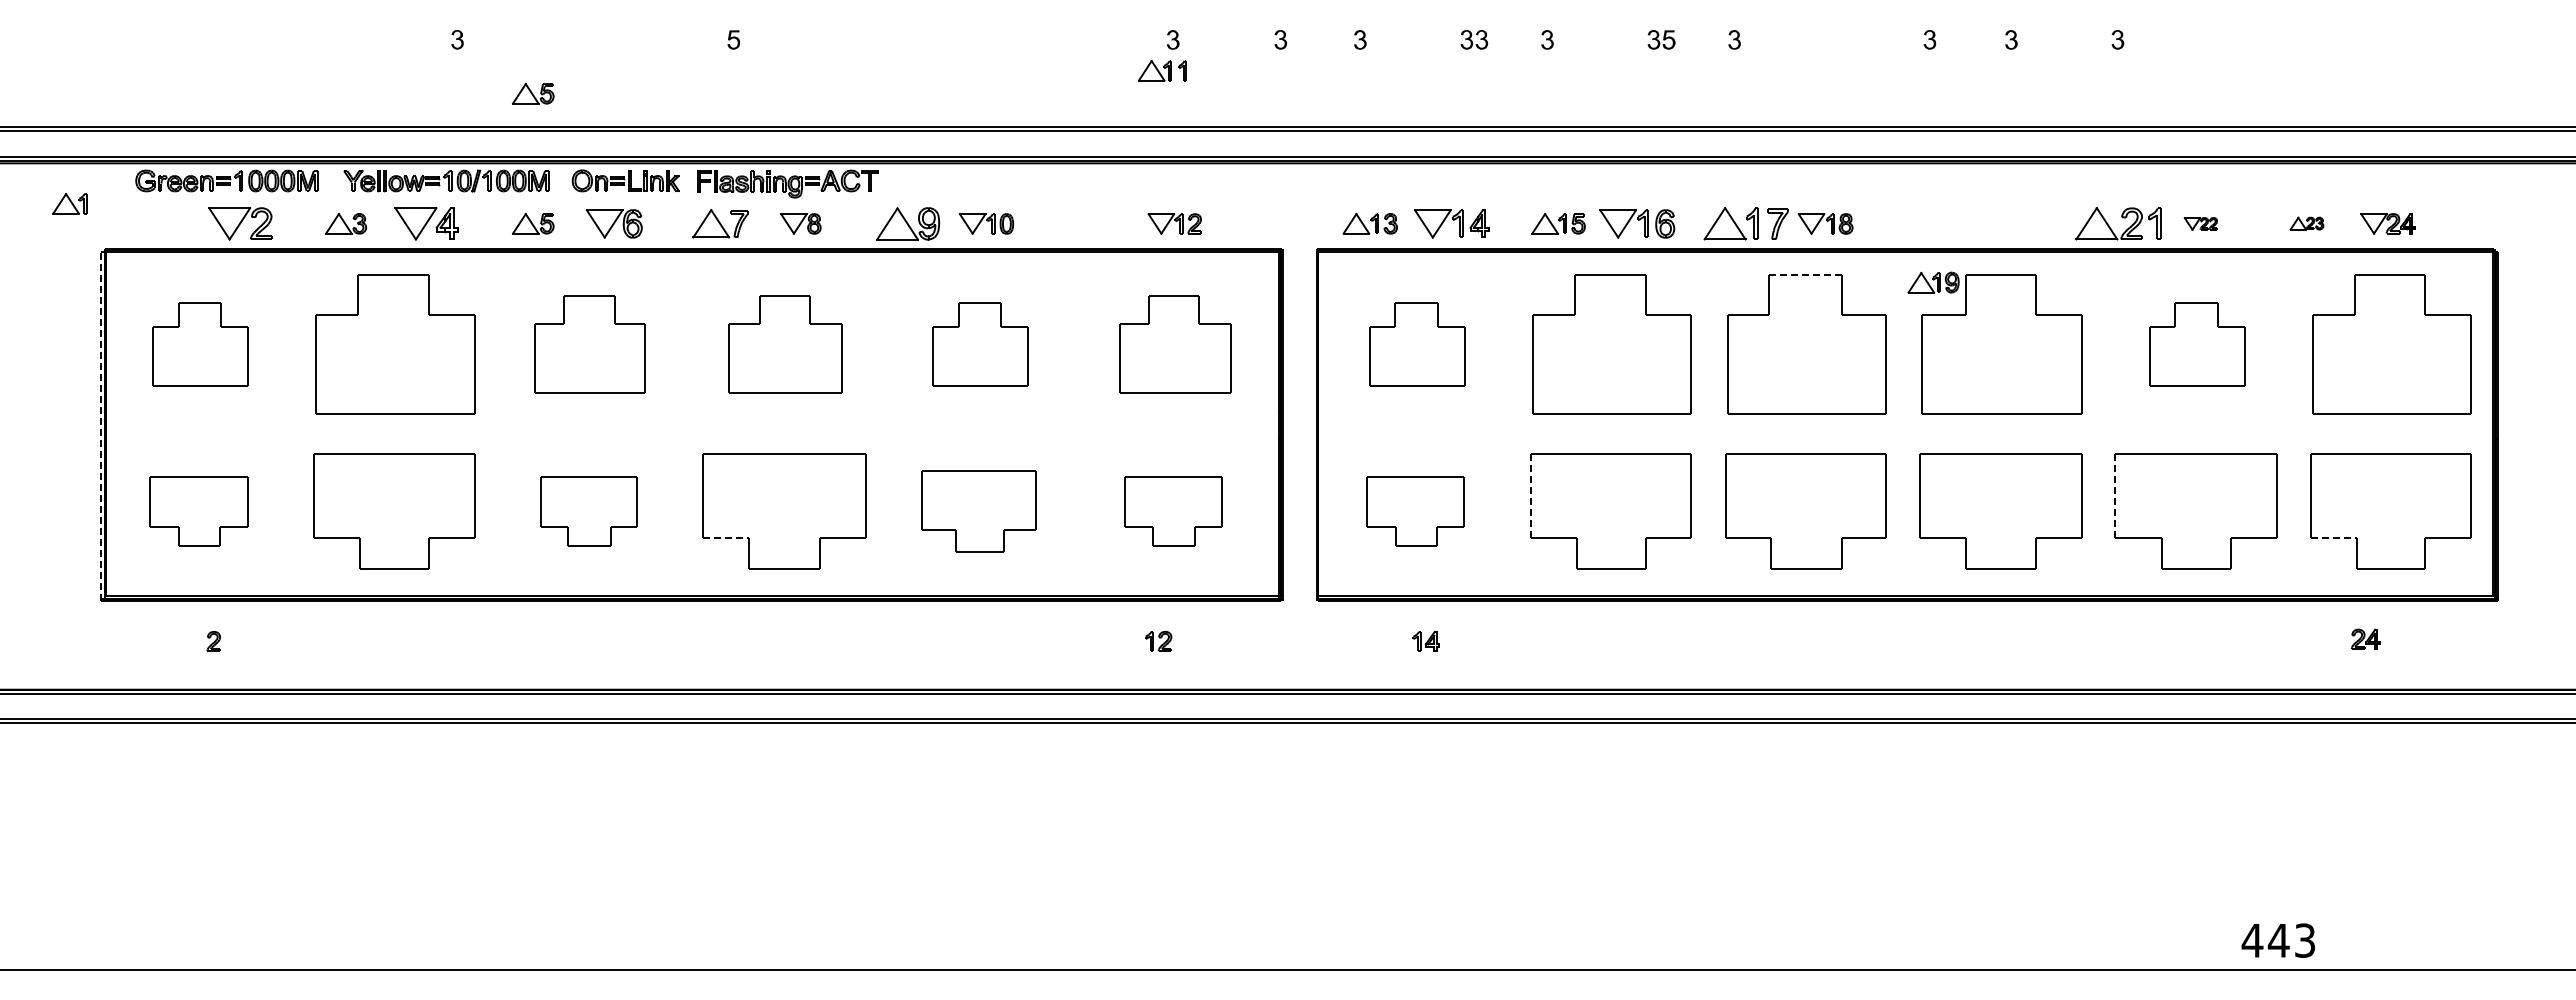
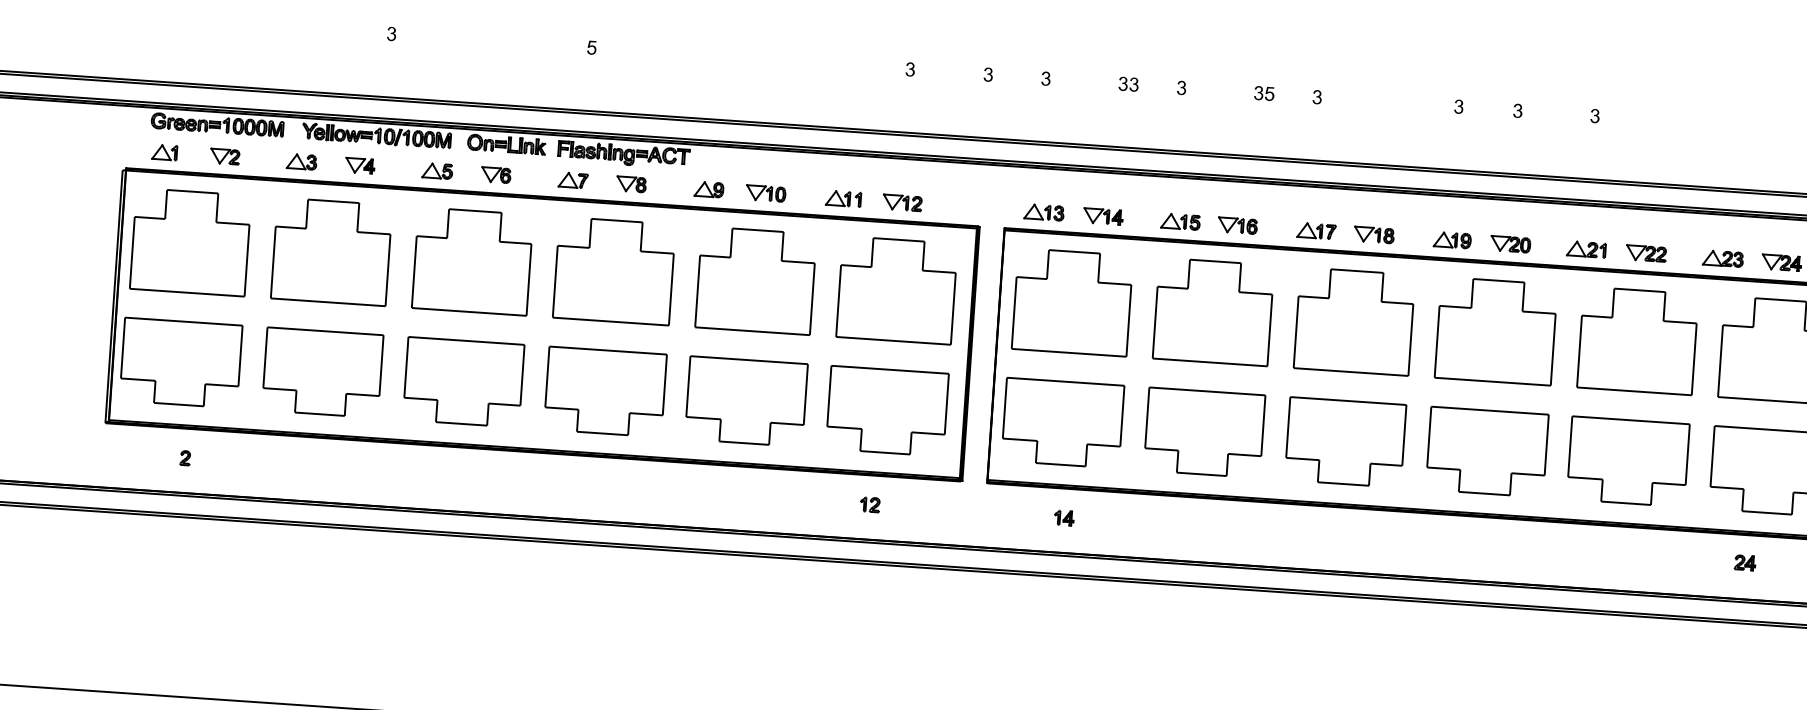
part: (1161, 70) -> (842, 198), moved
part: (533, 93) -> (444, 76), removed
part: (69, 203) -> (164, 152), moved
part: (239, 223) -> (224, 156), size x0.62
part: (426, 223) -> (360, 165), size x0.62
part: (613, 223) -> (495, 174), size x0.71
part: (720, 223) -> (573, 180), size x0.71
part: (907, 223) -> (708, 189), size x0.62
part: (1451, 223) -> (1103, 216), size x0.71
part: (1637, 223) -> (1237, 225), size x0.71
part: (1745, 223) -> (1316, 230), size x0.62
part: (2013, 223) -> (1510, 244), added
part: (2118, 223) -> (1586, 249), size x0.62
part: (2200, 223) -> (1645, 253), size x1.67
part: (2306, 223) -> (1722, 258), size x1.67
line: (1805, 274) -> (1357, 270), dashed -> solid
part: (1933, 282) -> (1452, 240), moved
part: (200, 344) -> (190, 242), size x1.67
part: (589, 344) -> (472, 261), size x1.43
part: (785, 344) -> (614, 271), size x1.43
part: (980, 344) -> (755, 280), size x1.67
part: (1175, 344) -> (897, 290), size x1.43
part: (1417, 344) -> (1072, 302), size x1.67
part: (2197, 344) -> (1637, 340), size x1.67
line: (100, 426) -> (113, 296), dashed -> solid
line: (1531, 496) -> (1147, 418), dashed -> solid
line: (2114, 496) -> (1570, 446), dashed -> solid
part: (198, 511) -> (180, 363), size x1.67
part: (588, 511) -> (463, 382), size x1.67
part: (978, 511) -> (745, 401), size x1.43
part: (1173, 511) -> (887, 411), size x1.67
part: (1415, 511) -> (1062, 423), size x1.67
line: (726, 538) -> (562, 408), dashed -> solid
line: (2333, 538) -> (1726, 488), dashed -> solid

